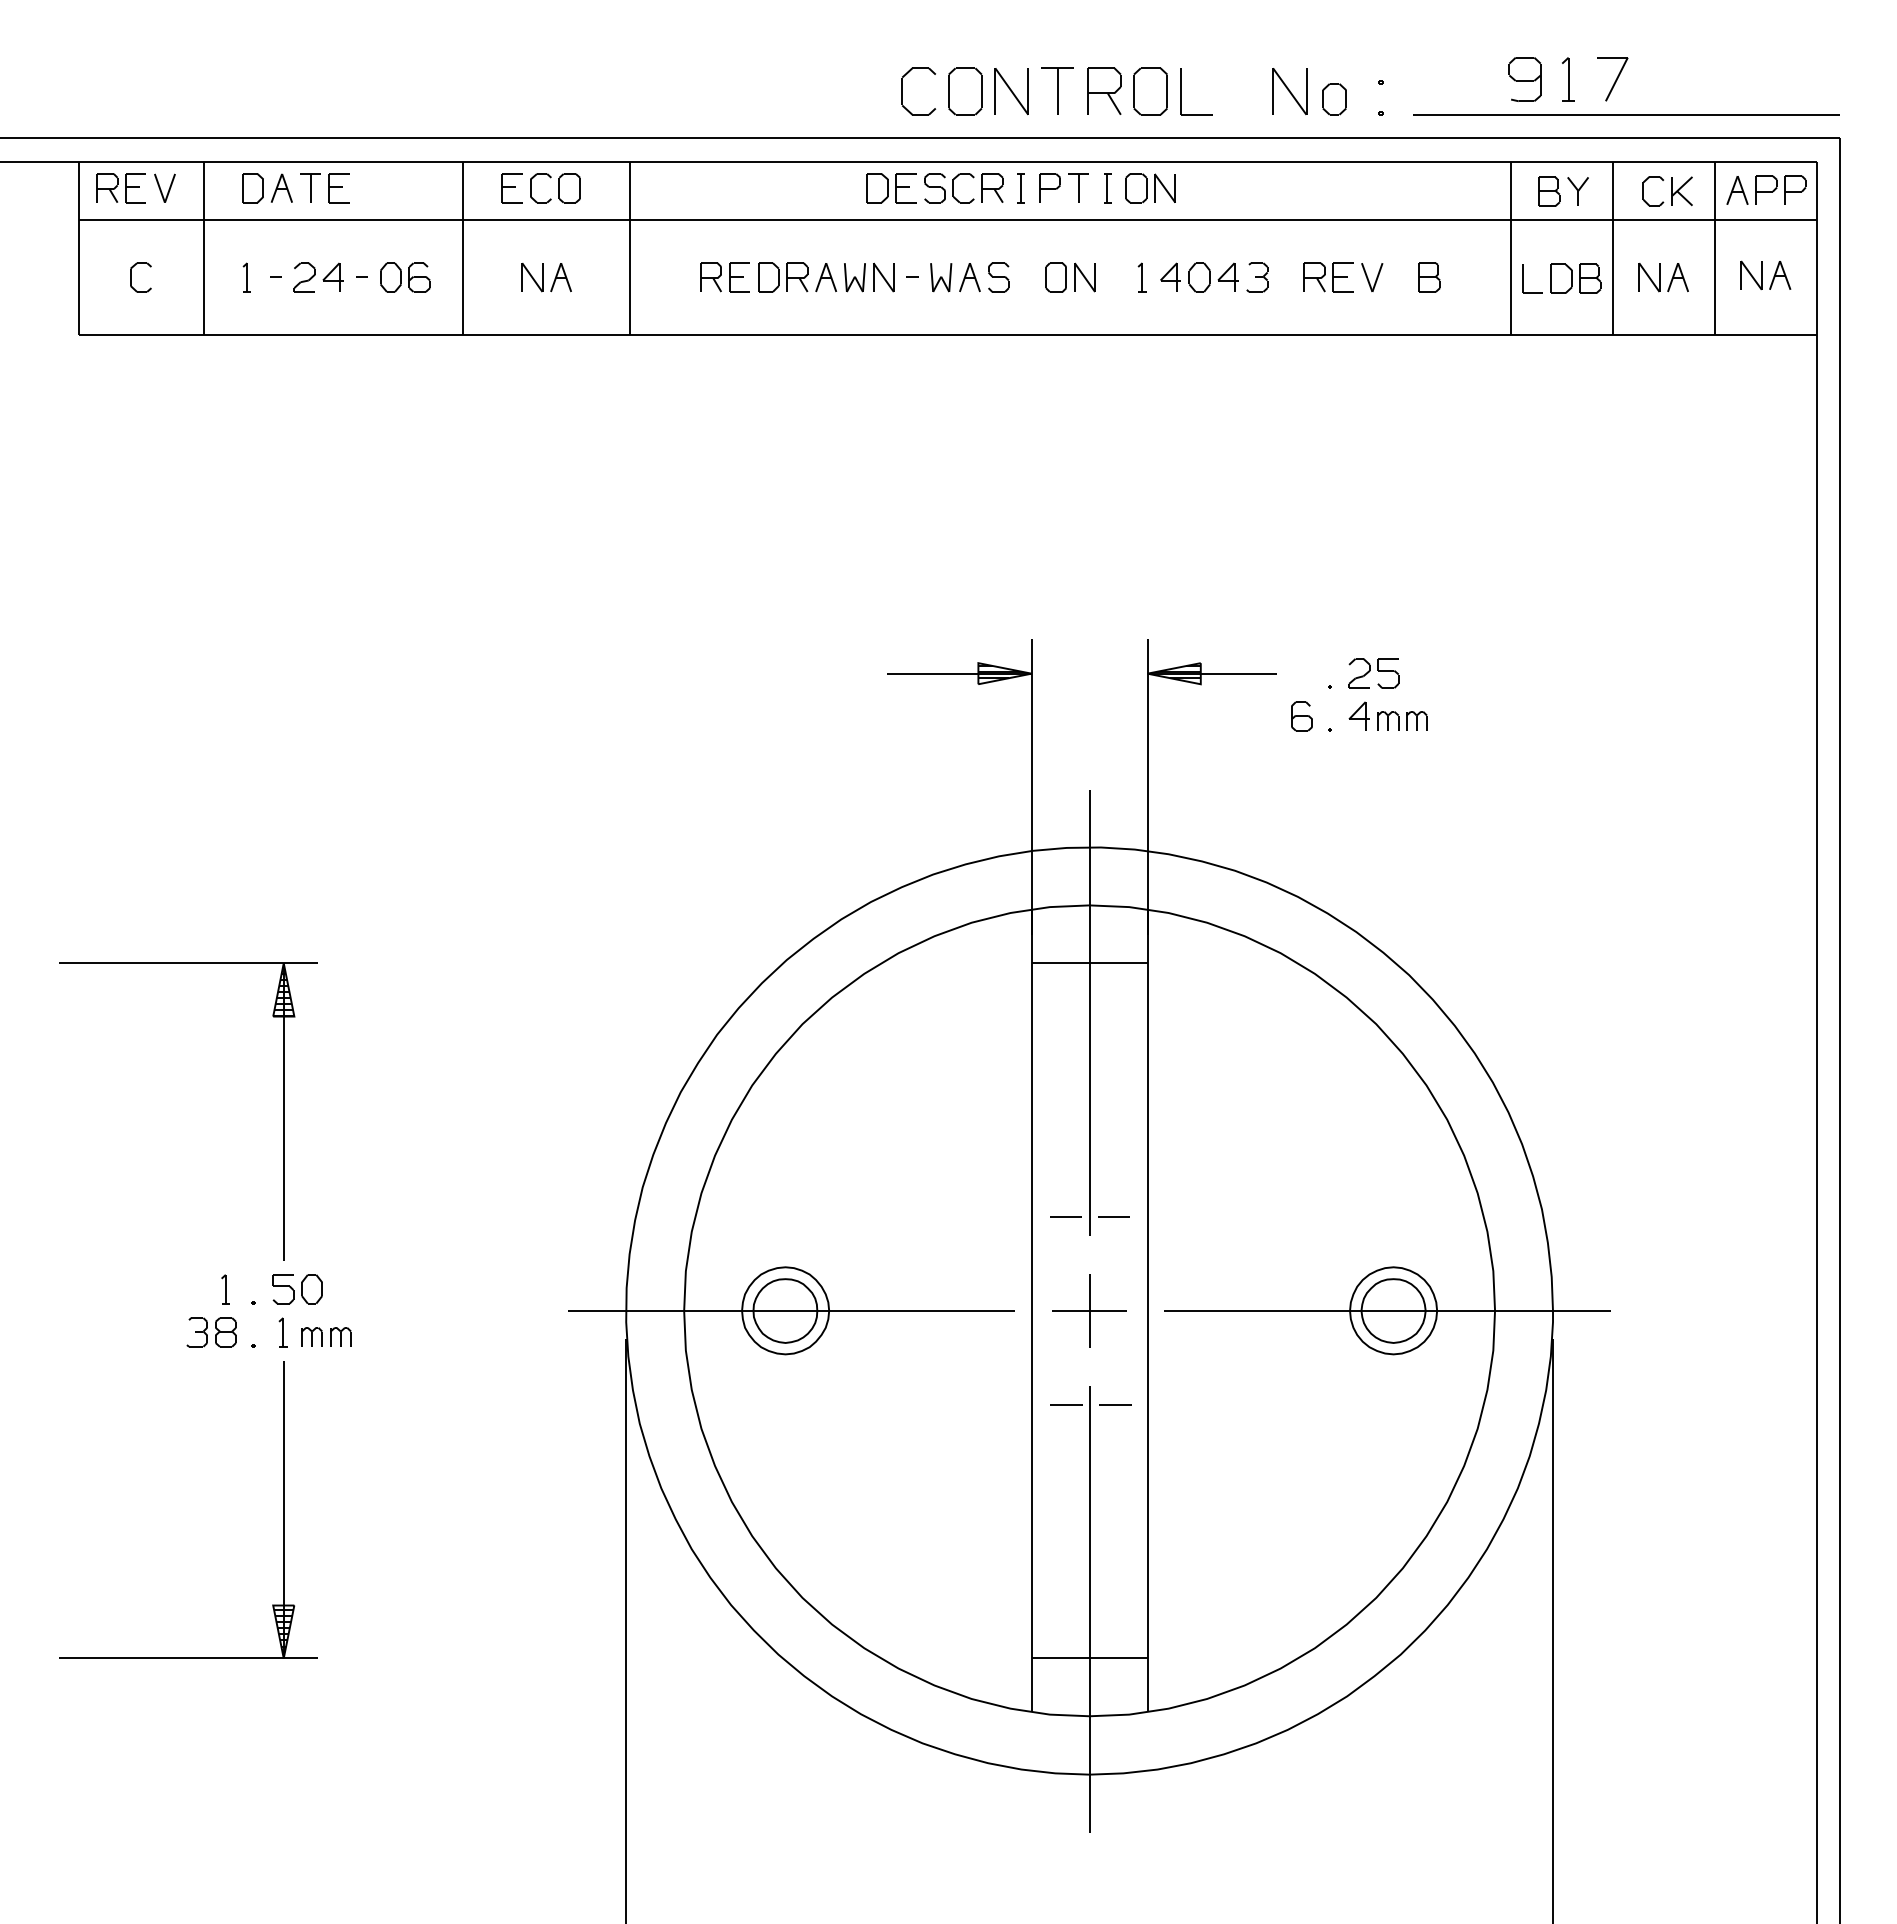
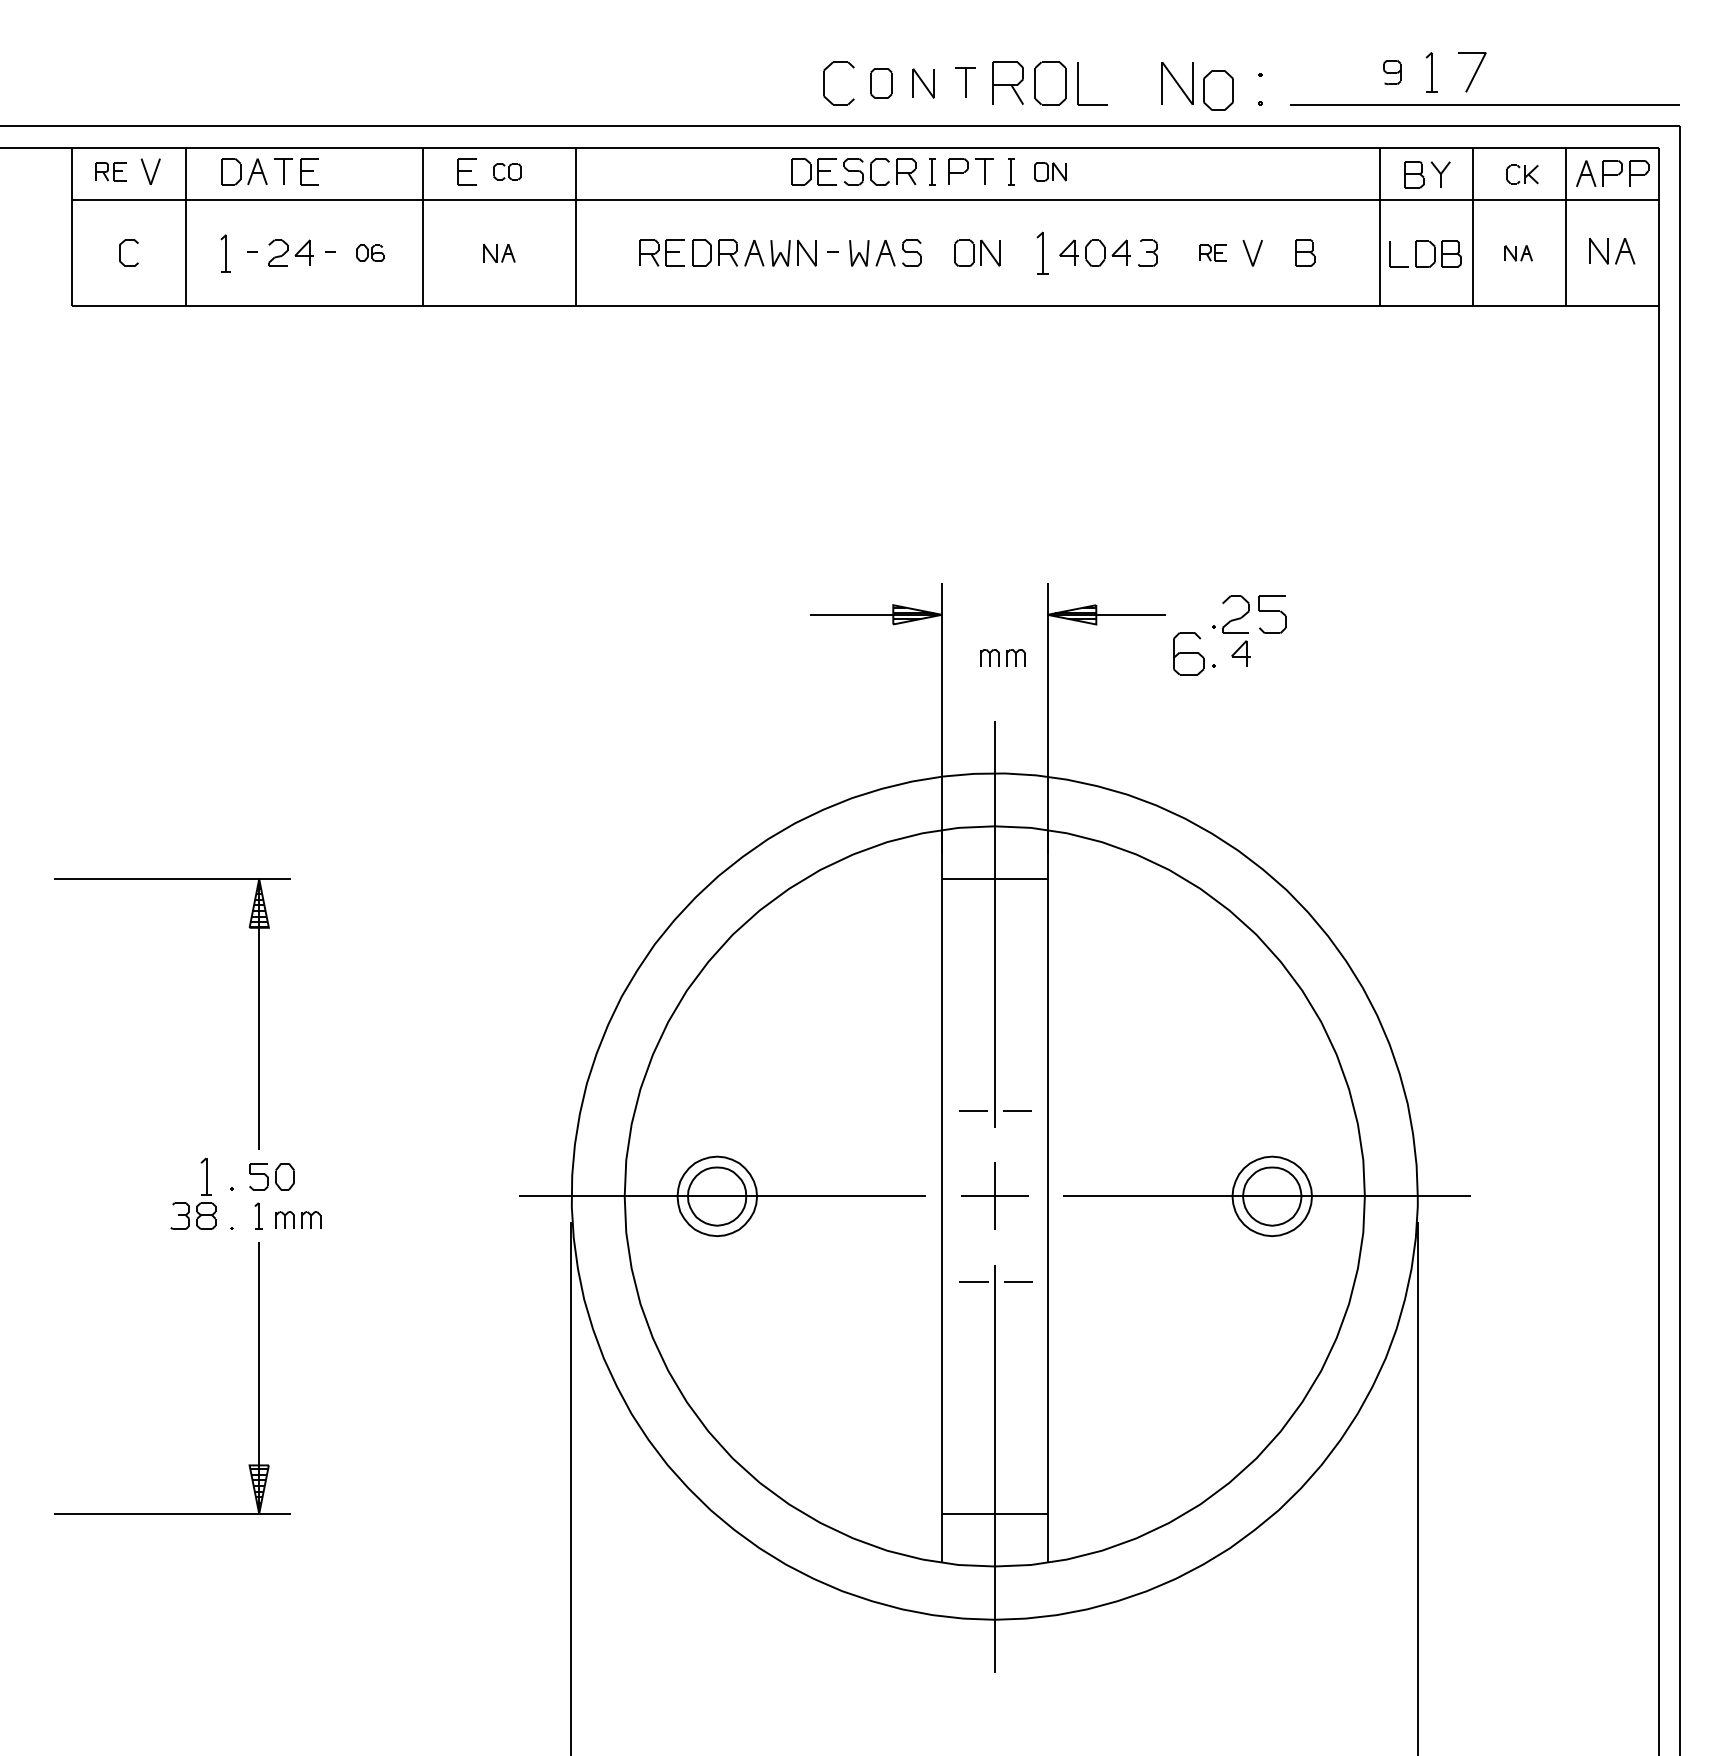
part: (1524, 79) -> (1391, 72), size x0.6
part: (1057, 90) -> (965, 82), size x0.7
part: (965, 91) -> (881, 83), size x0.7
part: (1011, 91) -> (923, 83), size x0.7
part: (1334, 99) -> (1218, 90), size x1.4
part: (120, 188) -> (110, 171), size x0.7
part: (555, 188) -> (507, 171), size x0.6
part: (1150, 188) -> (1050, 171), size x0.7
part: (1667, 191) -> (1522, 174), size x0.7
part: (246, 277) -> (225, 253), size x1.4
part: (405, 277) -> (370, 253), size x0.6
part: (546, 277) -> (499, 253), size x0.7
part: (1141, 277) -> (1042, 253), size x1.6
part: (1328, 277) -> (1212, 253), size x0.6
part: (1663, 277) -> (1518, 253), size x0.6
part: (1373, 673) -> (1253, 614), size x1.4
part: (1301, 716) -> (1188, 653), size x1.6
part: (1402, 720) -> (1002, 657), moved
part: (225, 1289) -> (206, 1176), size x1.4

